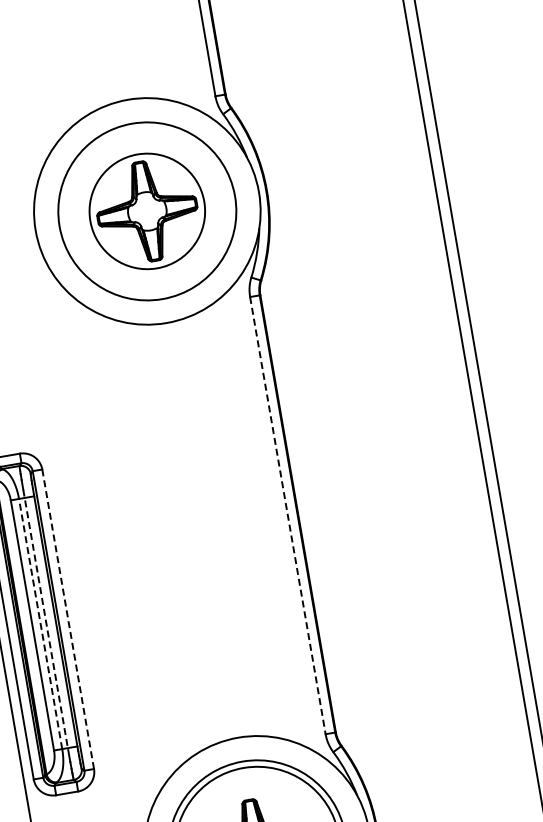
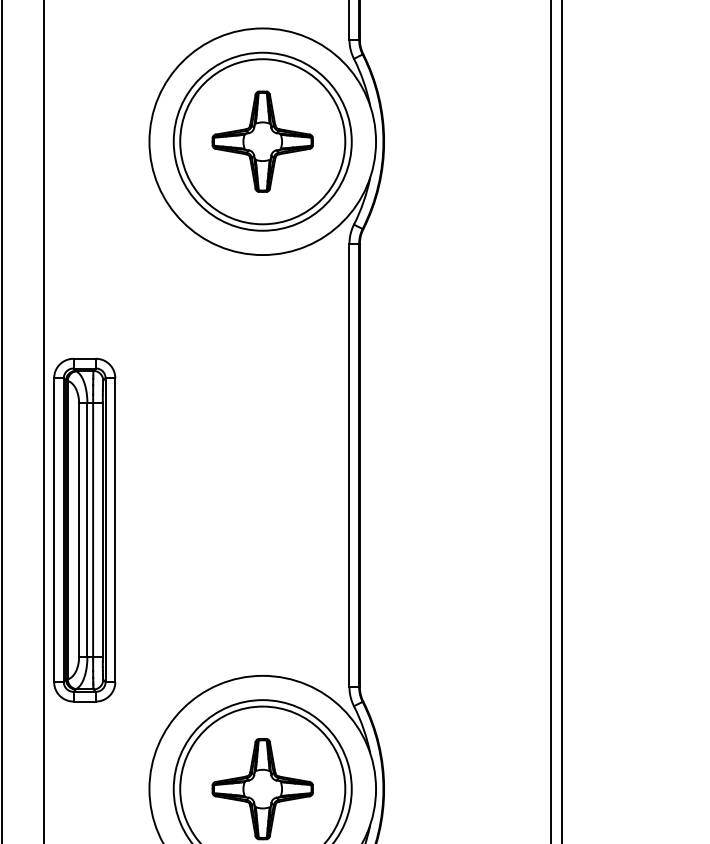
circle: (147, 211) -> (262, 141), size x1.43
line: (287, 515) -> (349, 465), dashed -> solid
line: (68, 619) -> (115, 530), dashed -> solid
line: (46, 620) -> (93, 527), dashed -> solid
line: (40, 624) -> (87, 530), dashed -> solid

